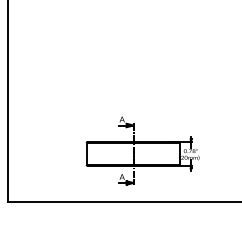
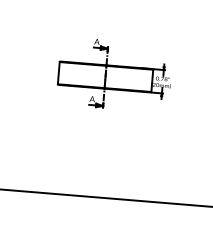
part: (142, 150) -> (114, 74), moved

